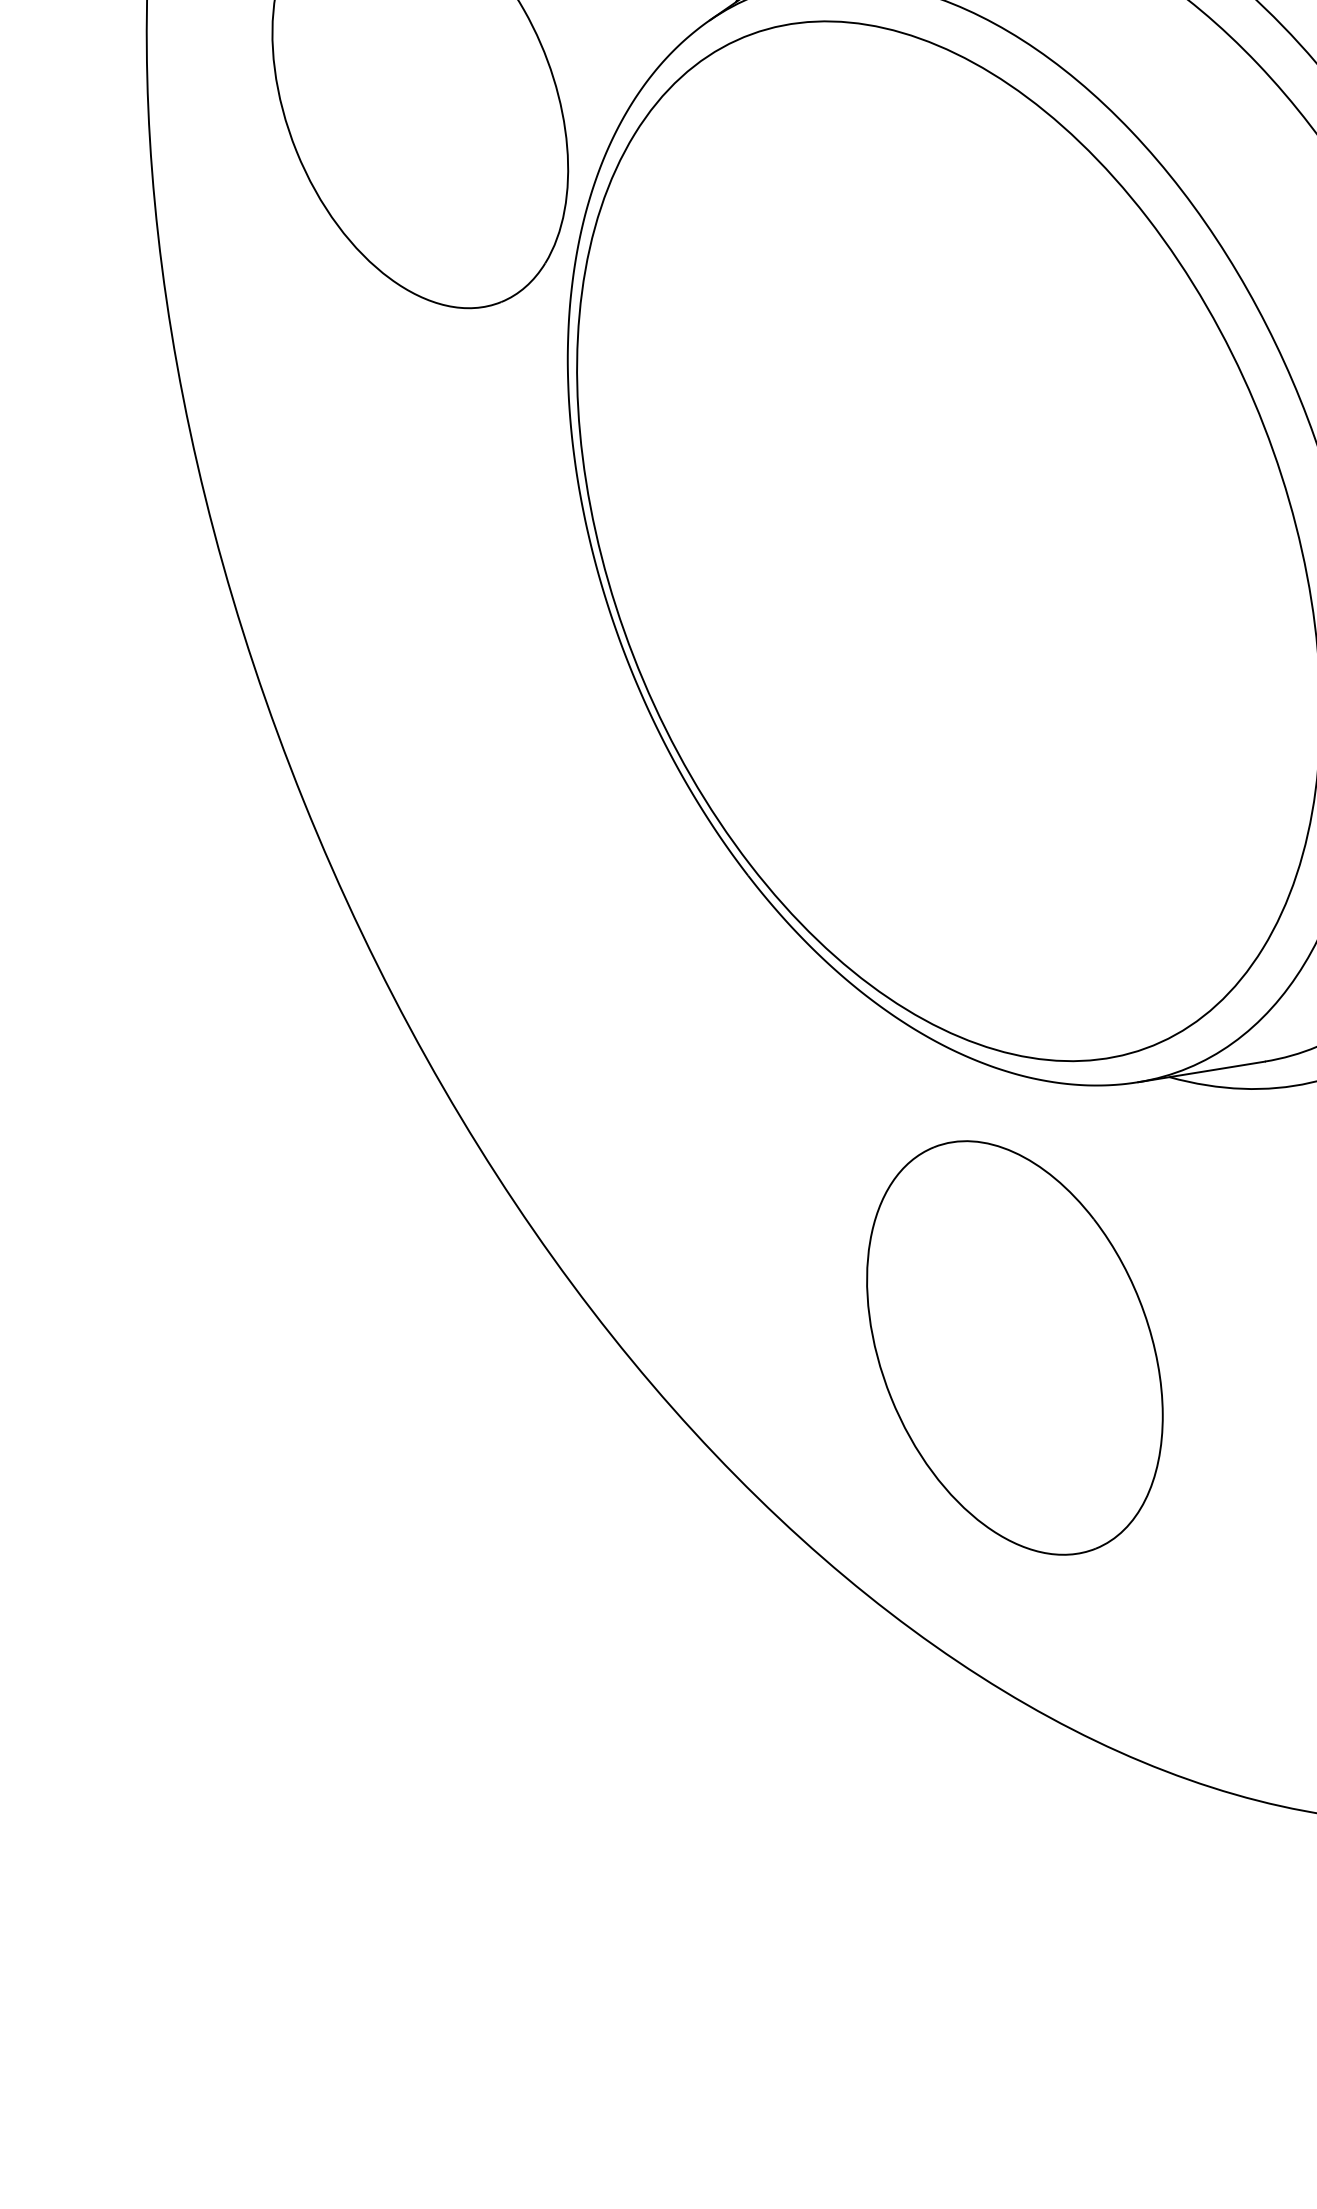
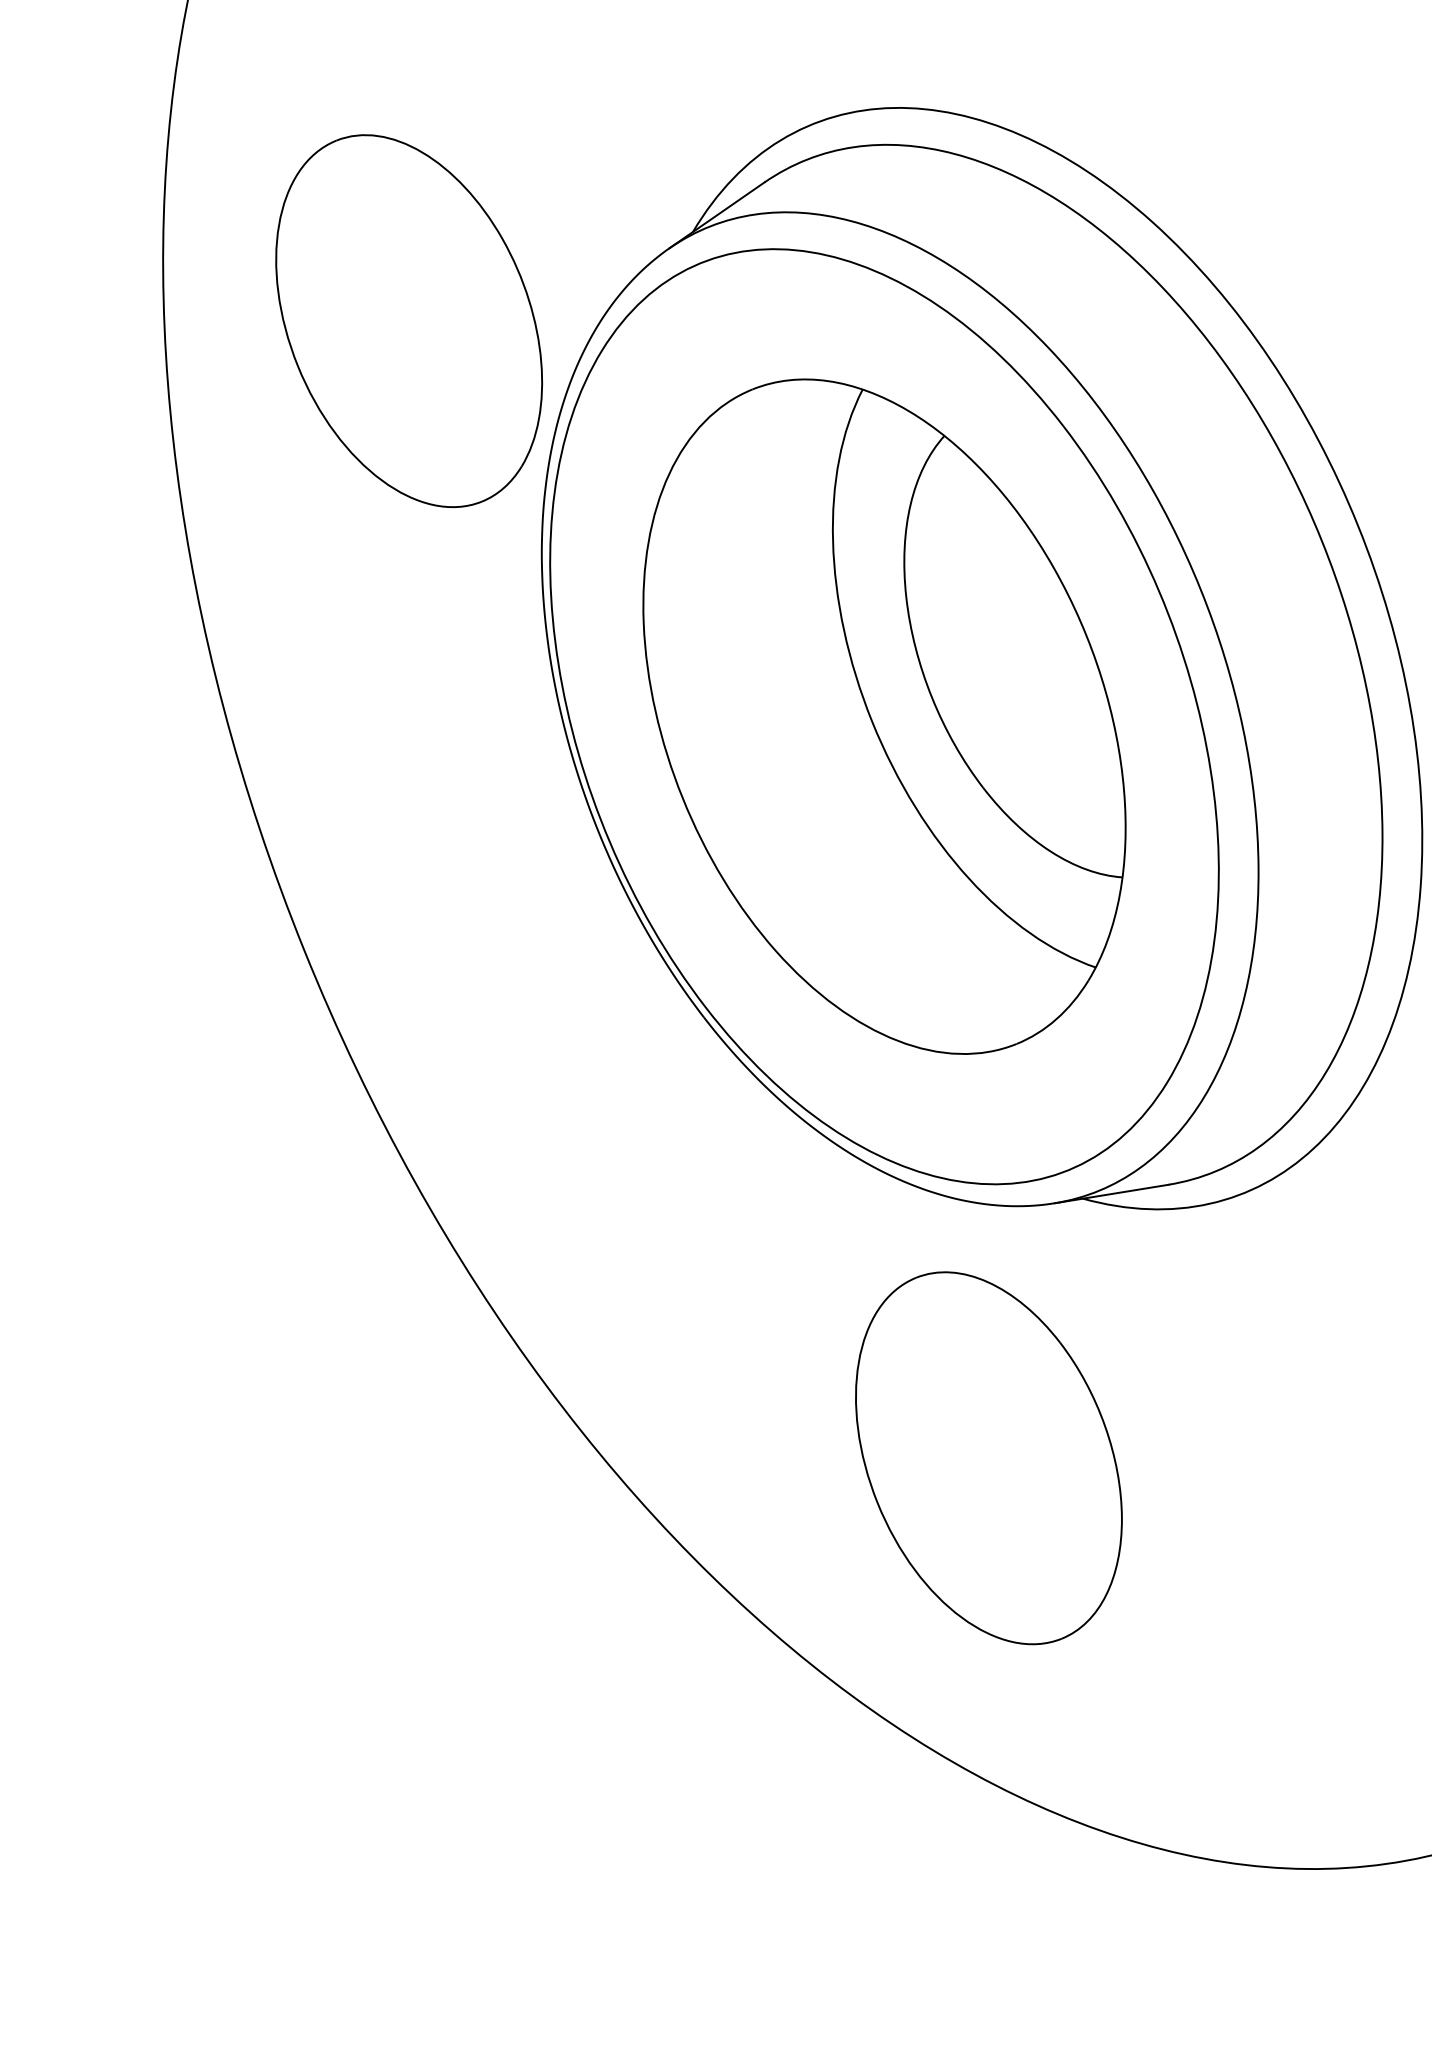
part: (948, 541) -> (884, 716), added
part: (1014, 1348) -> (988, 1458), moved

